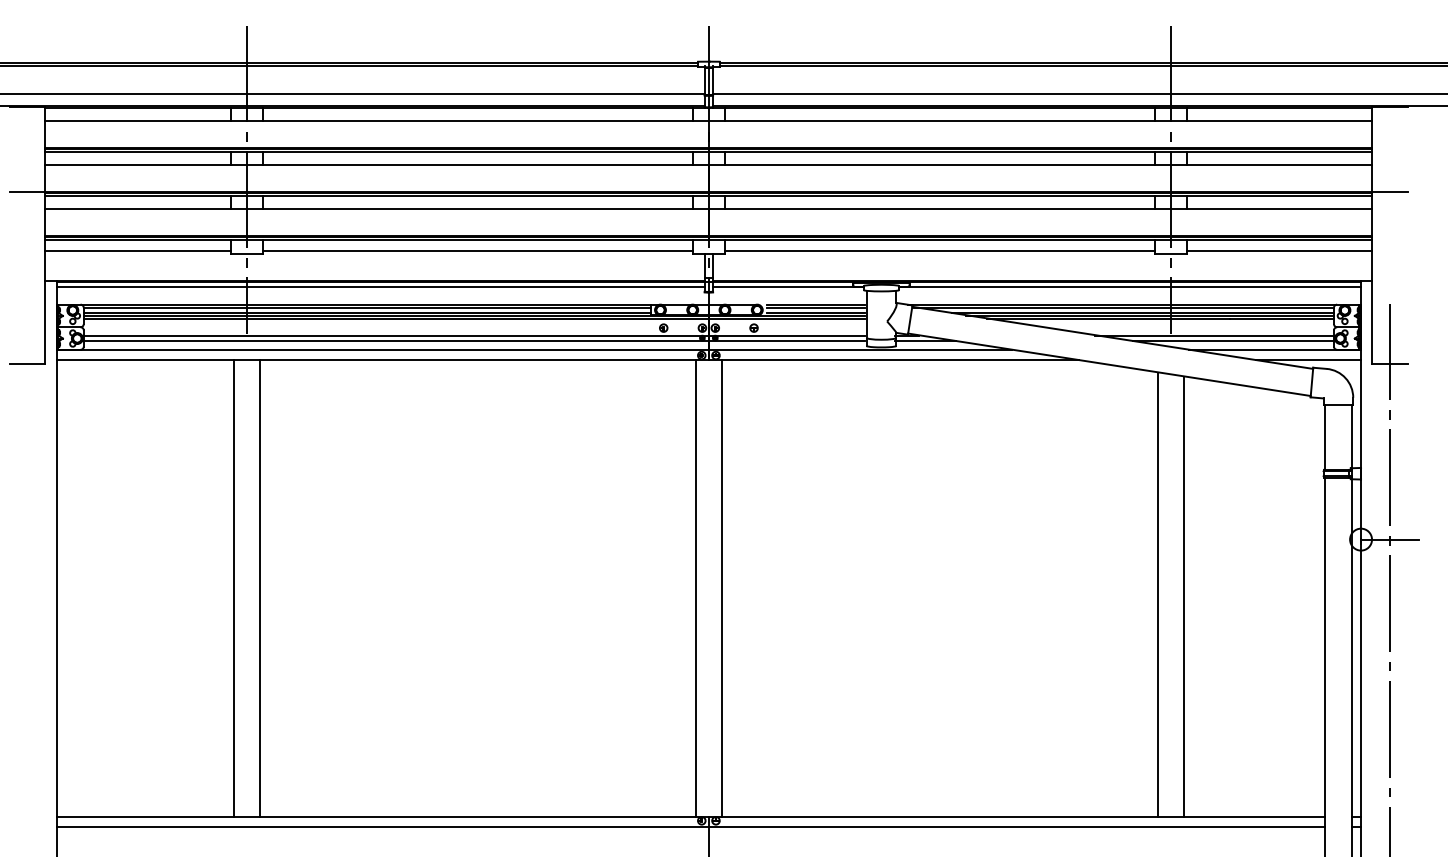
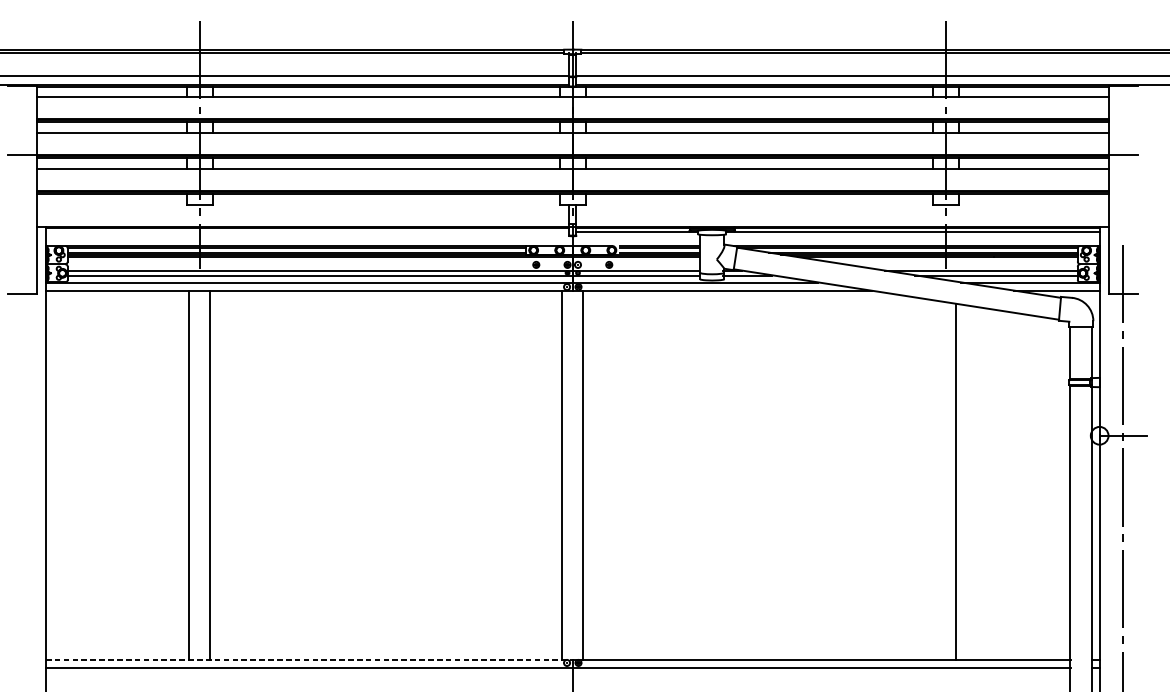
line: (137, 250) -> (111, 202), removed
line: (477, 250) -> (385, 202), removed
line: (939, 250) -> (759, 202), removed
line: (1279, 250) -> (1033, 202), removed
line: (380, 286) -> (307, 231), removed
line: (1157, 594) -> (935, 480), removed
line: (383, 816) -> (309, 659), solid -> dashed

